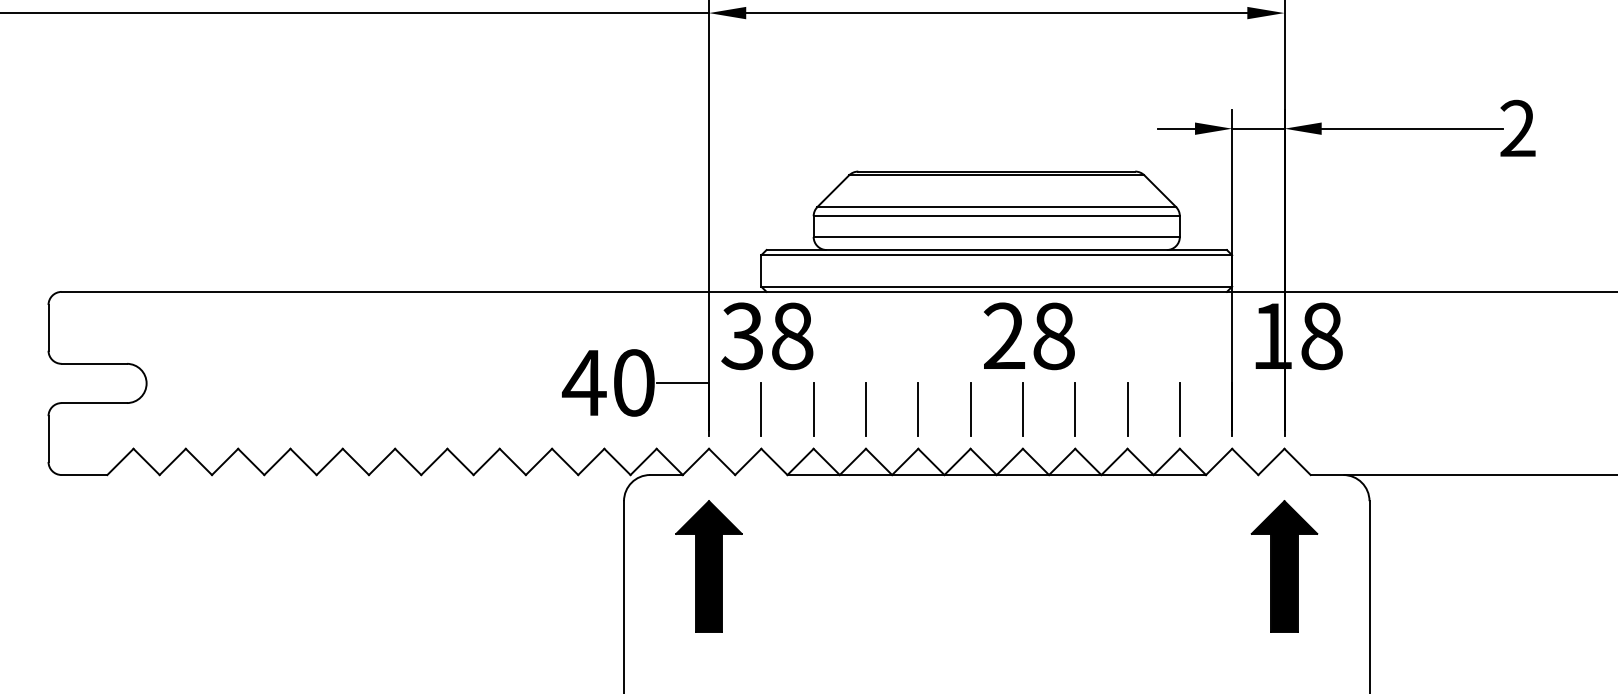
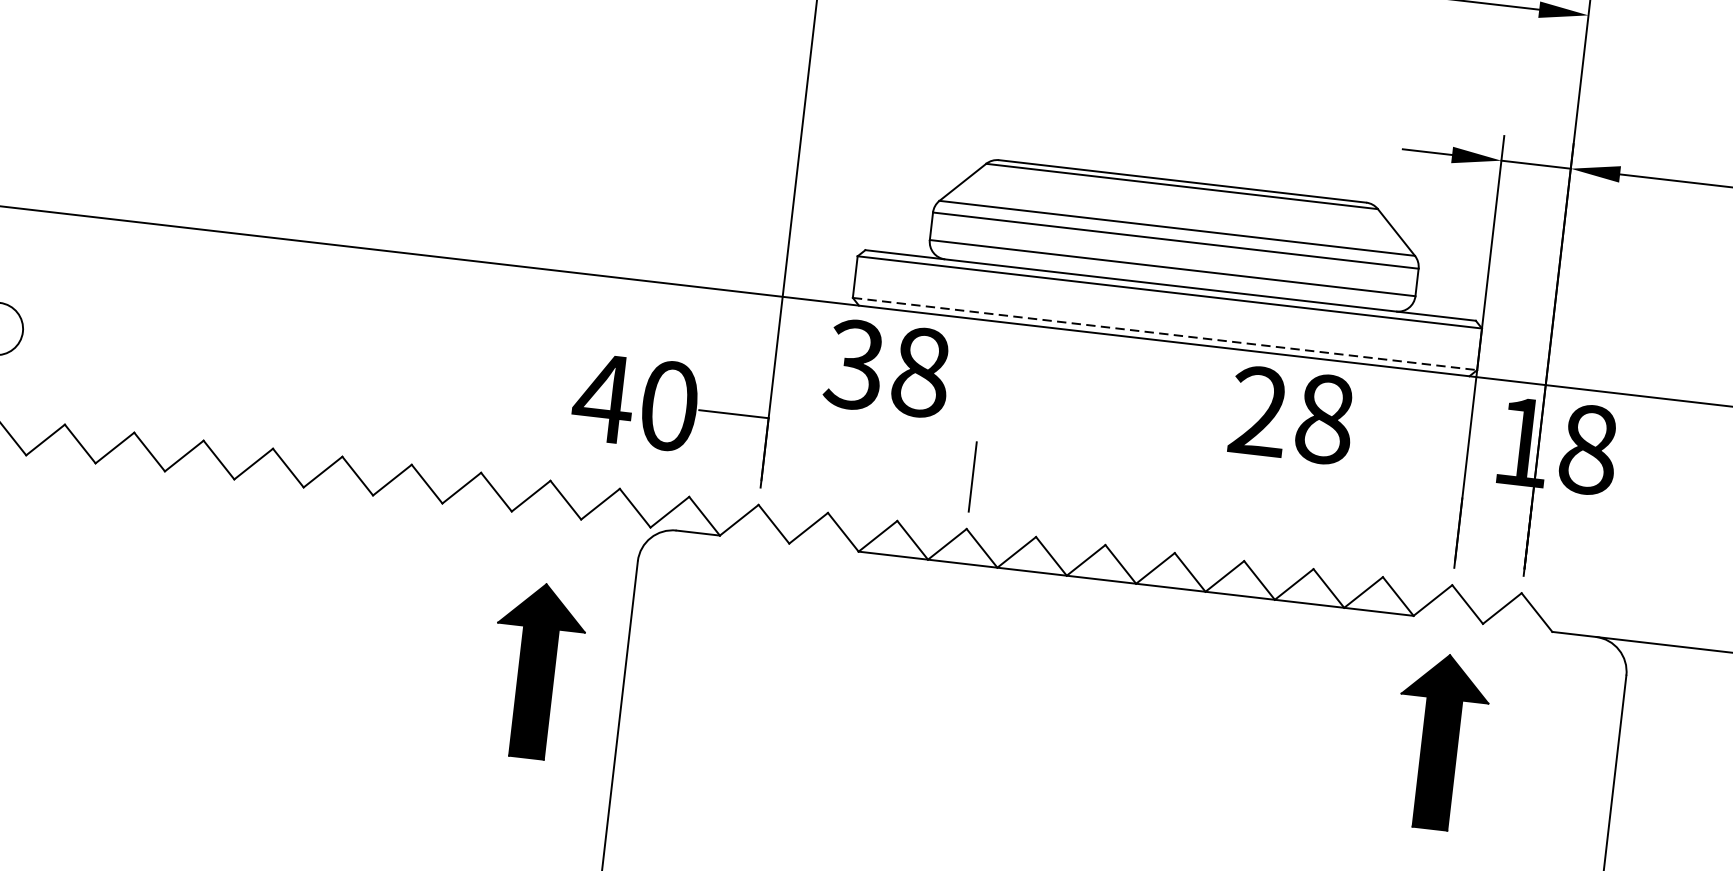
line: (997, 286) -> (1166, 333), solid -> dashed
text: (767, 336) -> (887, 368), moved
text: (1029, 336) -> (1292, 415), moved
line: (761, 409) -> (834, 460), removed
line: (813, 409) -> (903, 468), removed
line: (918, 409) -> (1042, 484), removed
line: (970, 409) -> (1111, 492), removed
line: (1022, 409) -> (1180, 500), removed
line: (1075, 409) -> (1250, 508), removed
line: (1127, 409) -> (1319, 516), removed
line: (1179, 409) -> (1388, 524), removed
part: (708, 566) -> (535, 670), moved
part: (1284, 566) -> (1439, 741), moved

